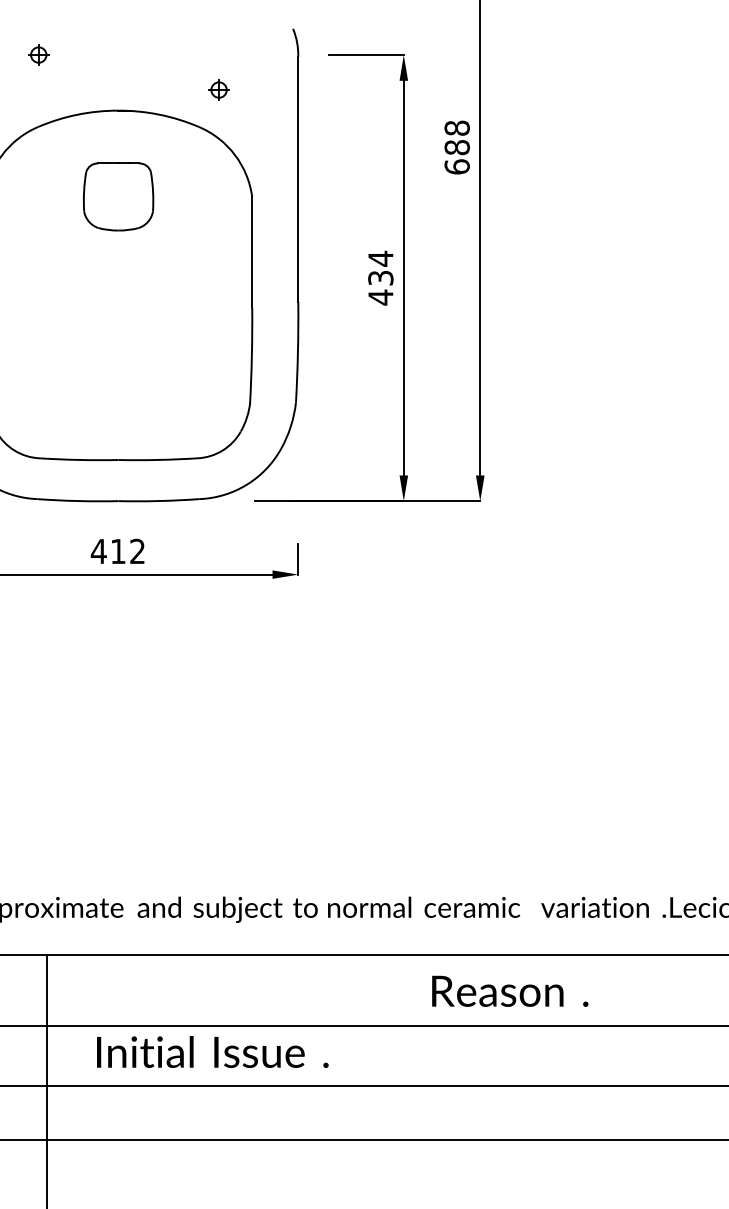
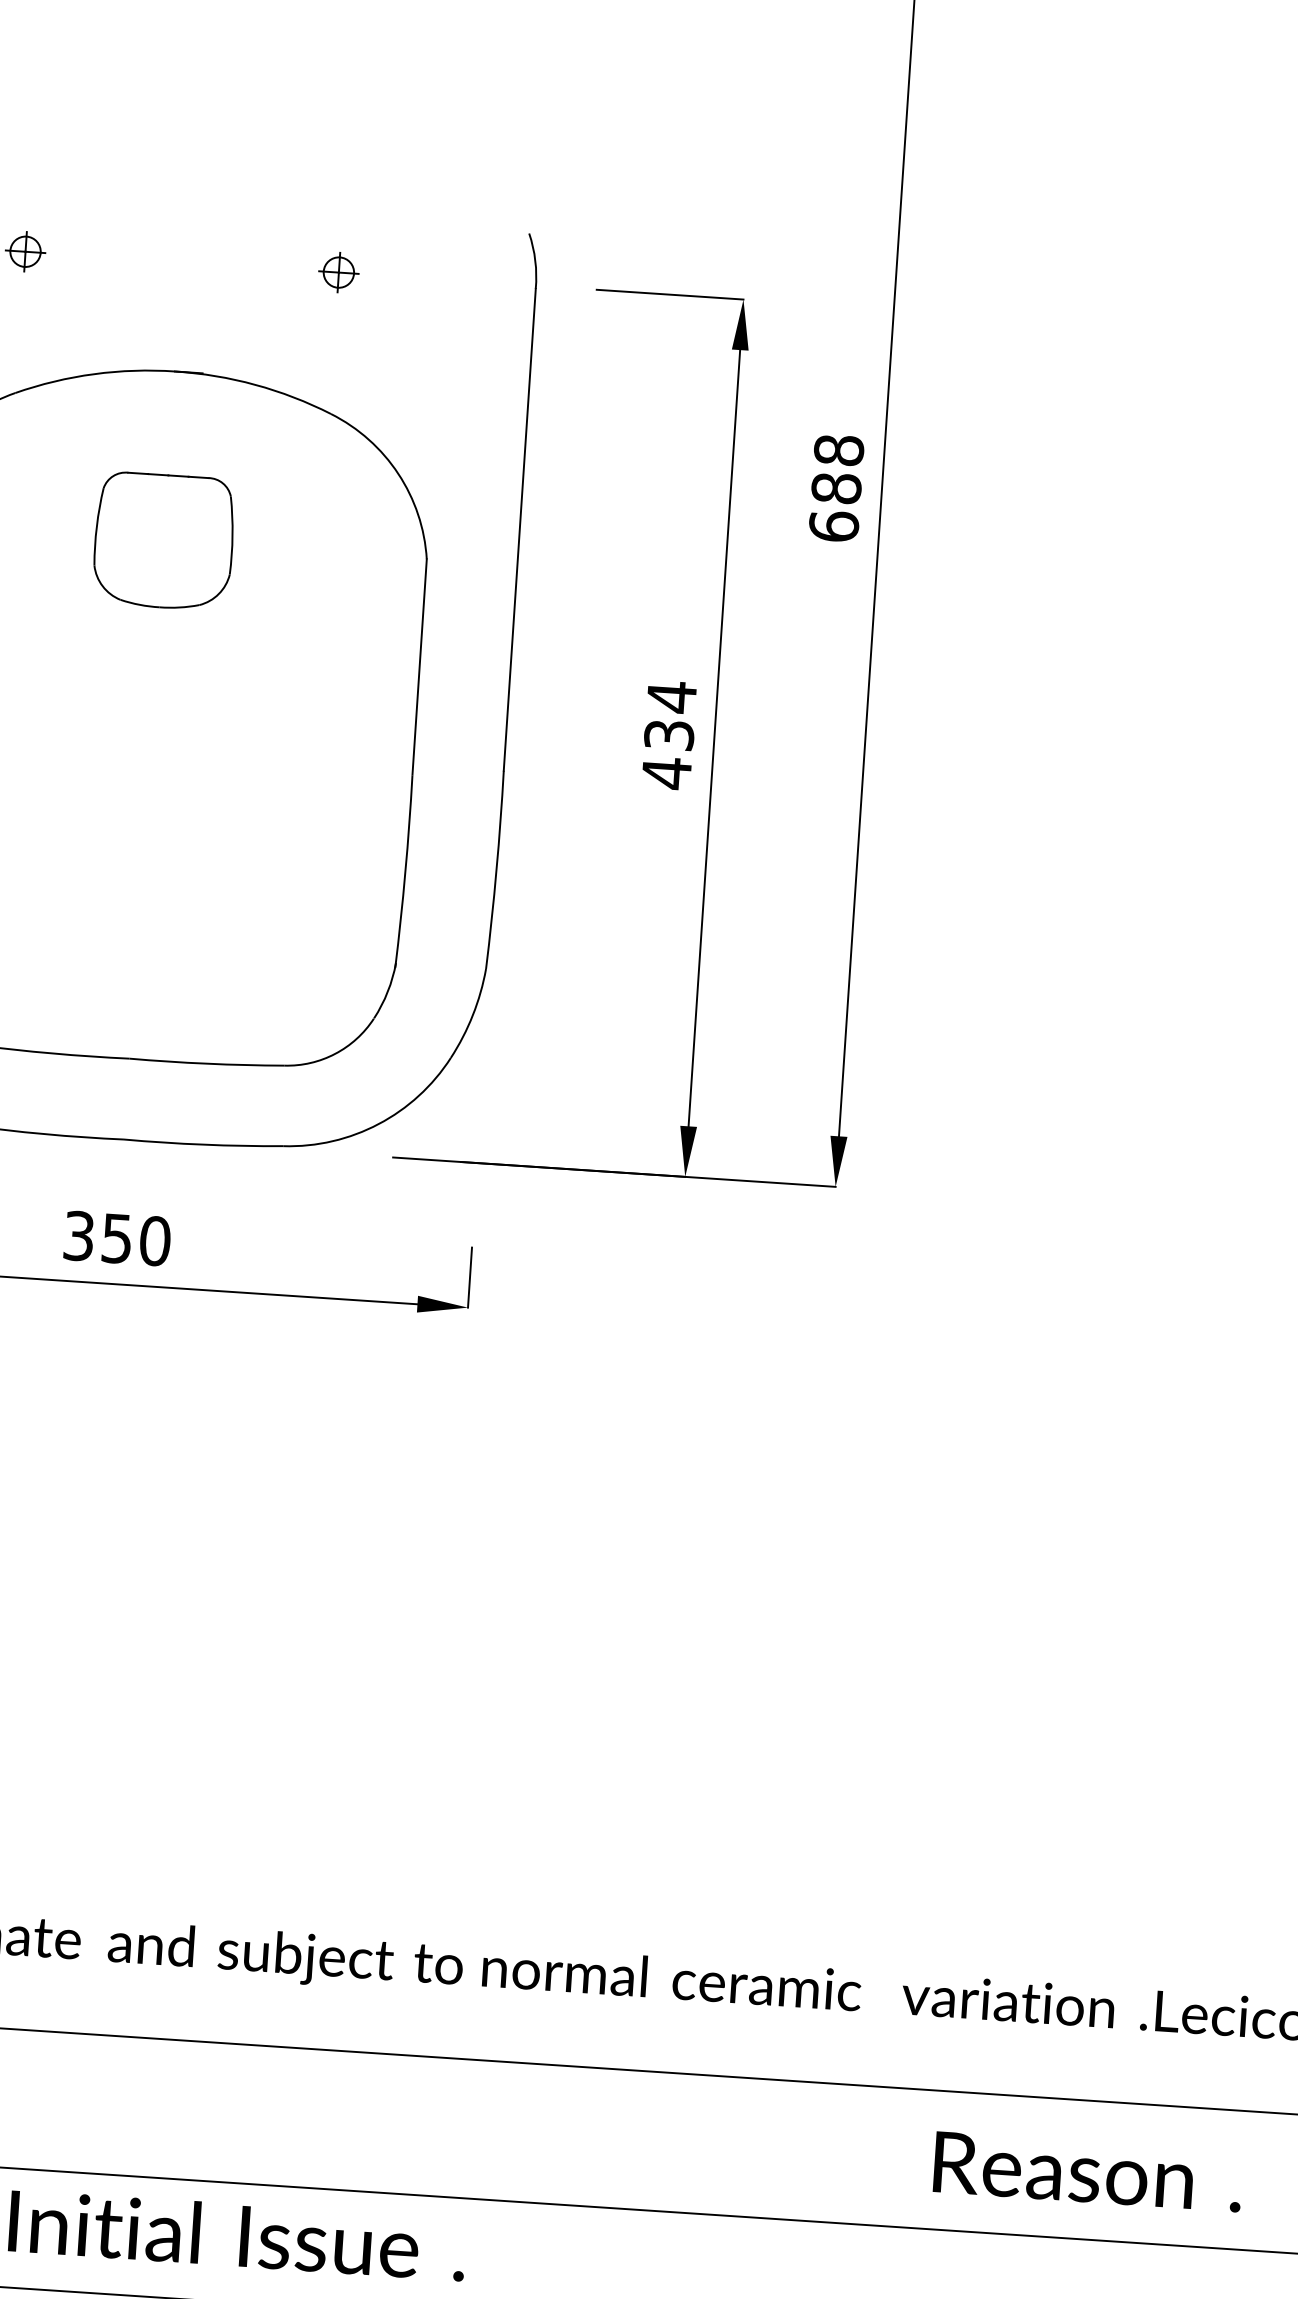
part: (218, 89) -> (337, 271), moved
text: (117, 551) -> (115, 1238), 412 -> 350
text: (510, 990) -> (1088, 2170), moved

